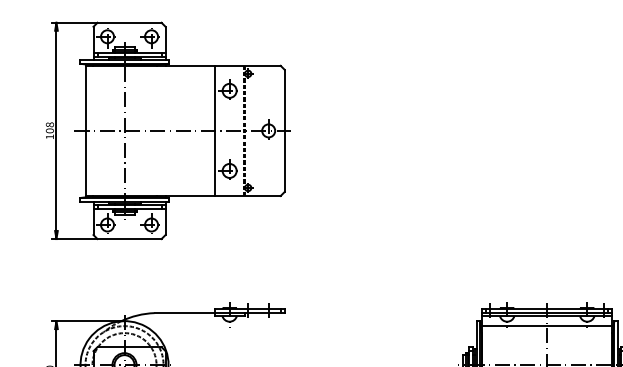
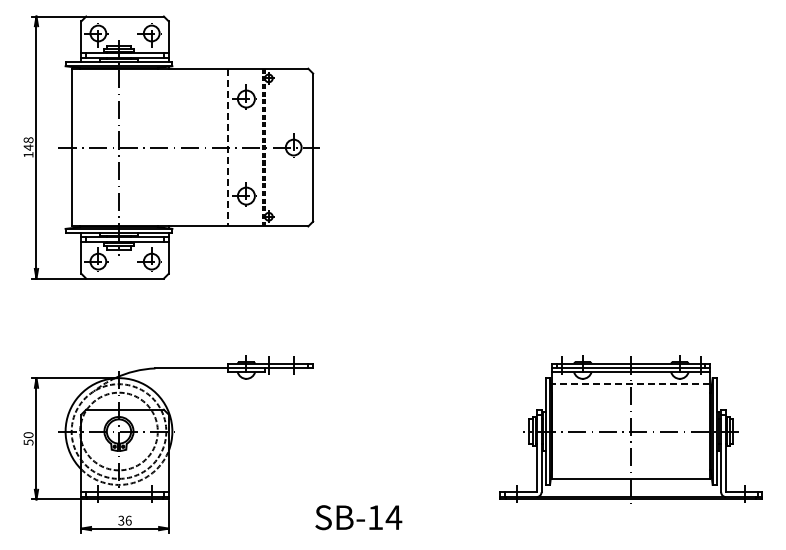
text: (49, 130) -> (28, 147), 108 -> 148
line: (214, 130) -> (228, 147), solid -> dashed
line: (547, 326) -> (631, 384), solid -> dashed

